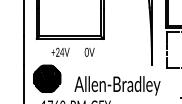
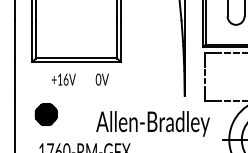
text: (59, 52) -> (62, 79), +24V -> +16V
part: (47, 78) -> (46, 114), size x0.6
text: (117, 85) -> (152, 123), moved

